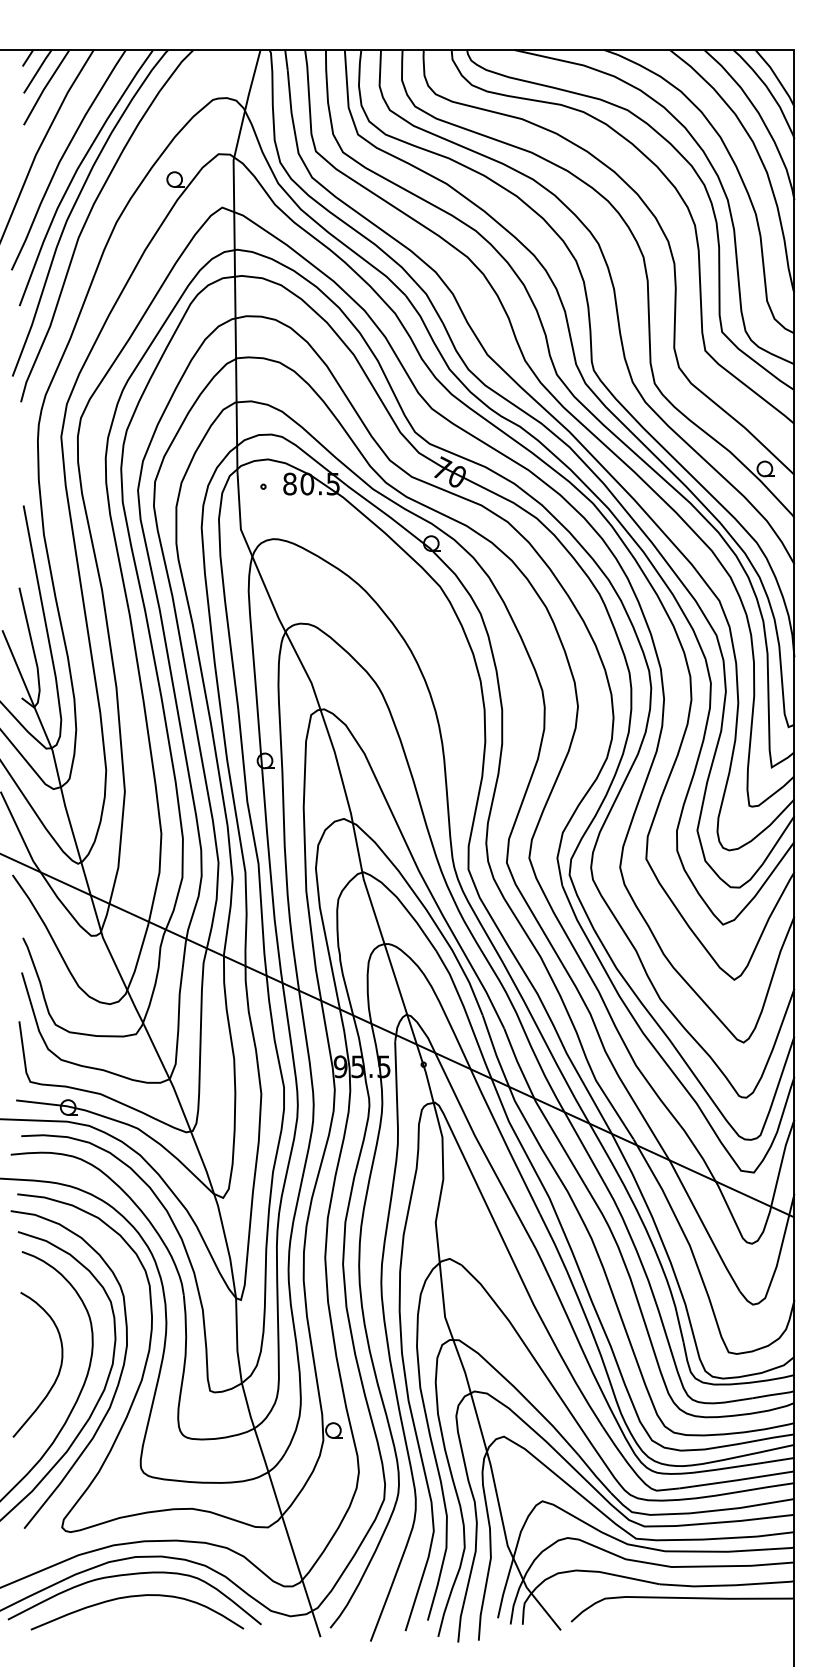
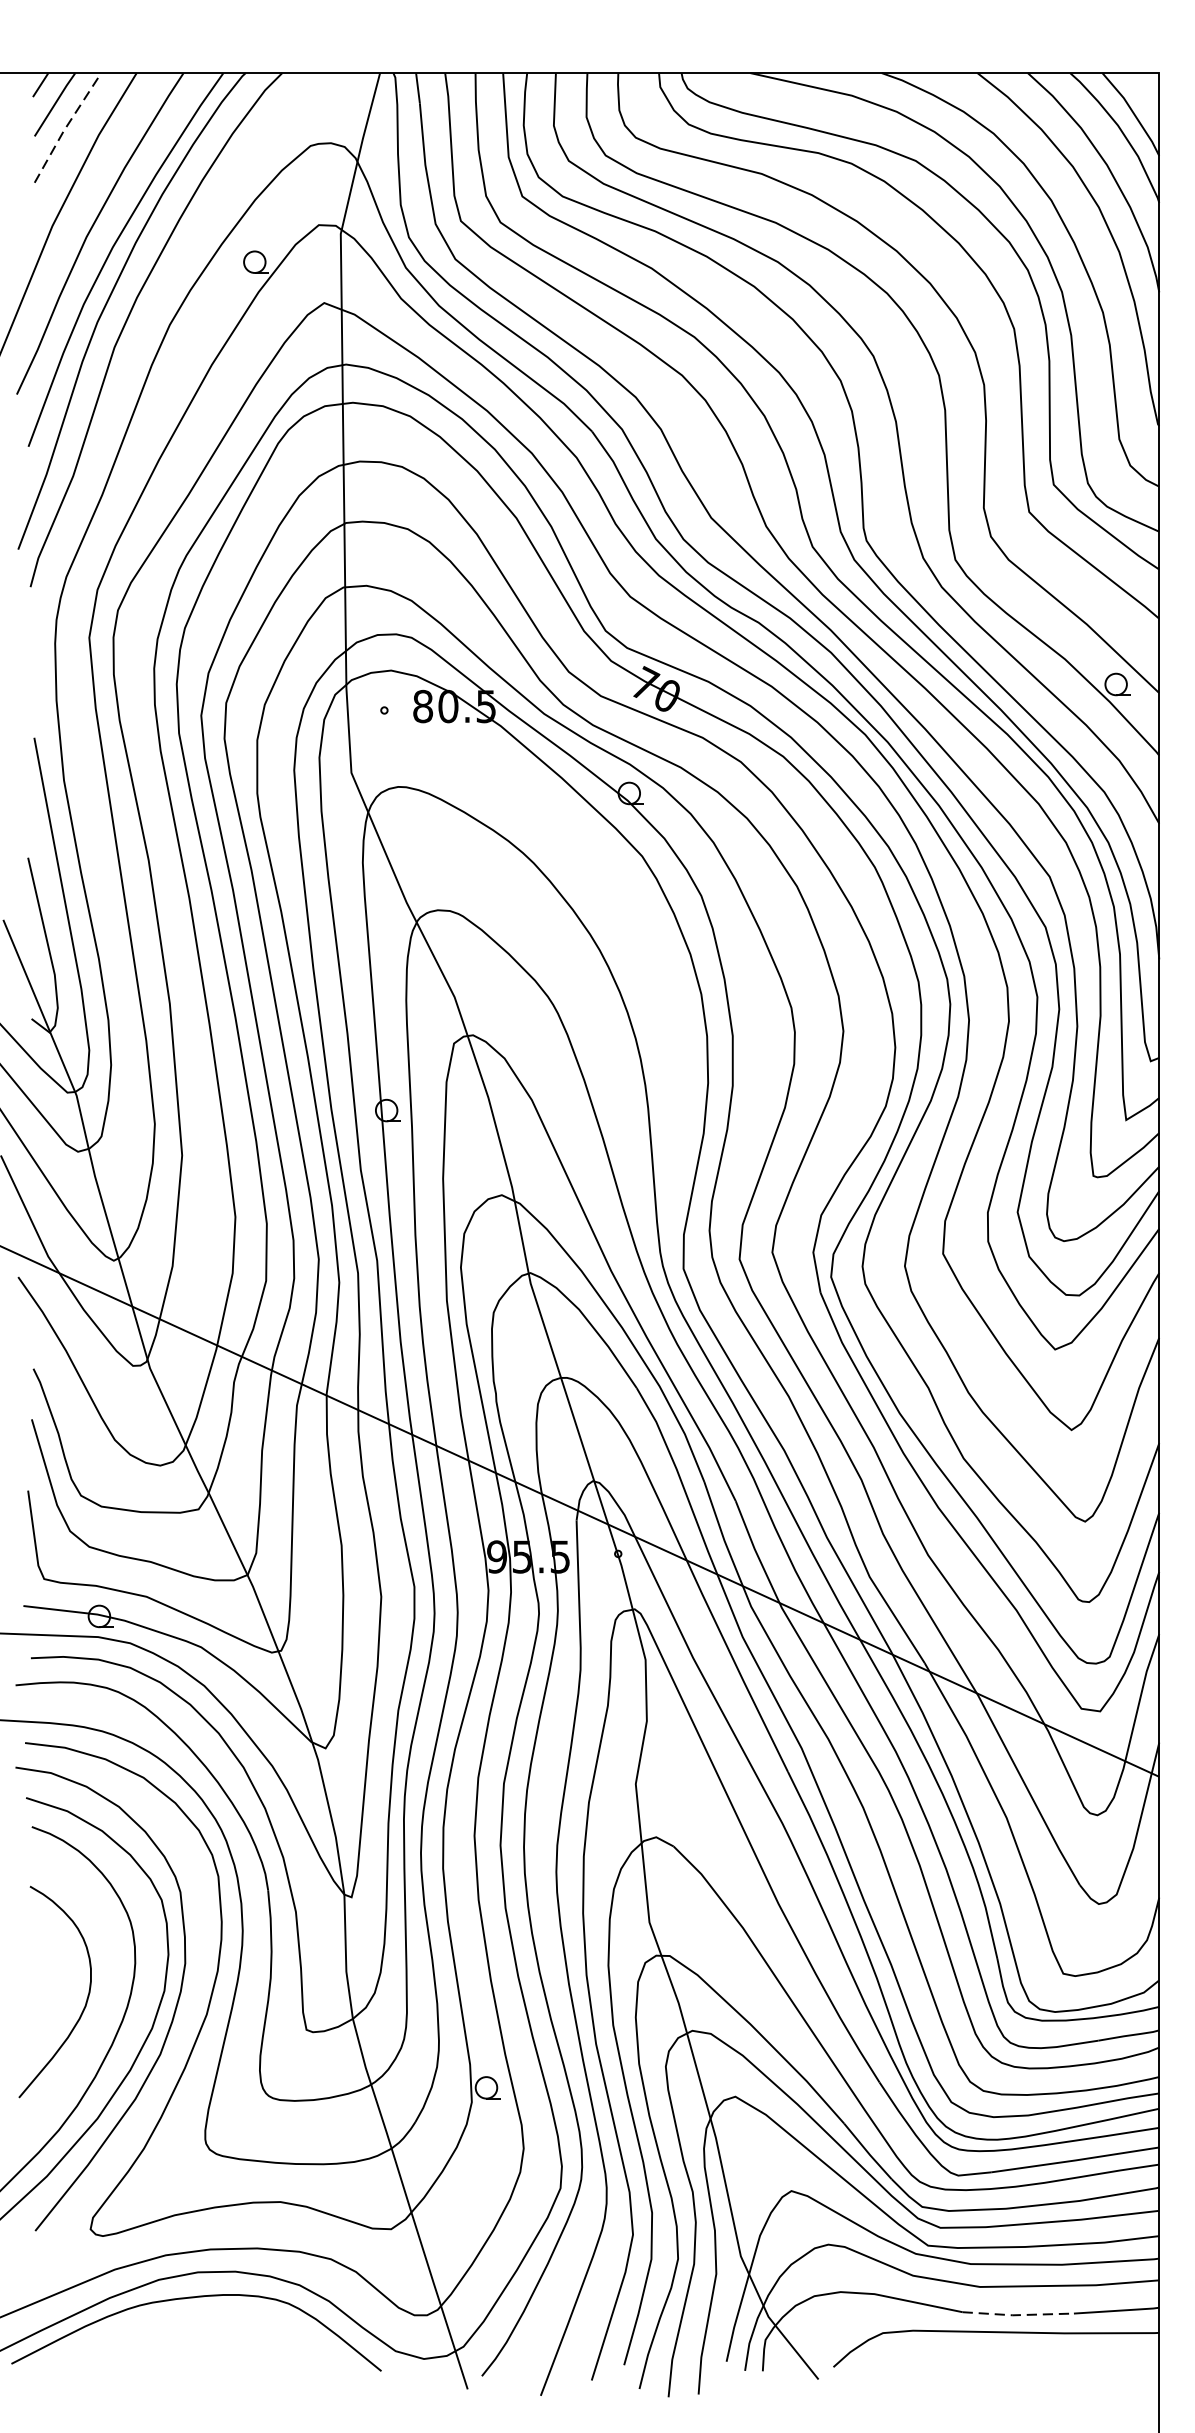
line: (45, 87) -> (66, 127), solid -> dashed
line: (697, 1586) -> (1017, 2315), solid -> dashed
curve: (134, 1597) -> (196, 2331), removed

